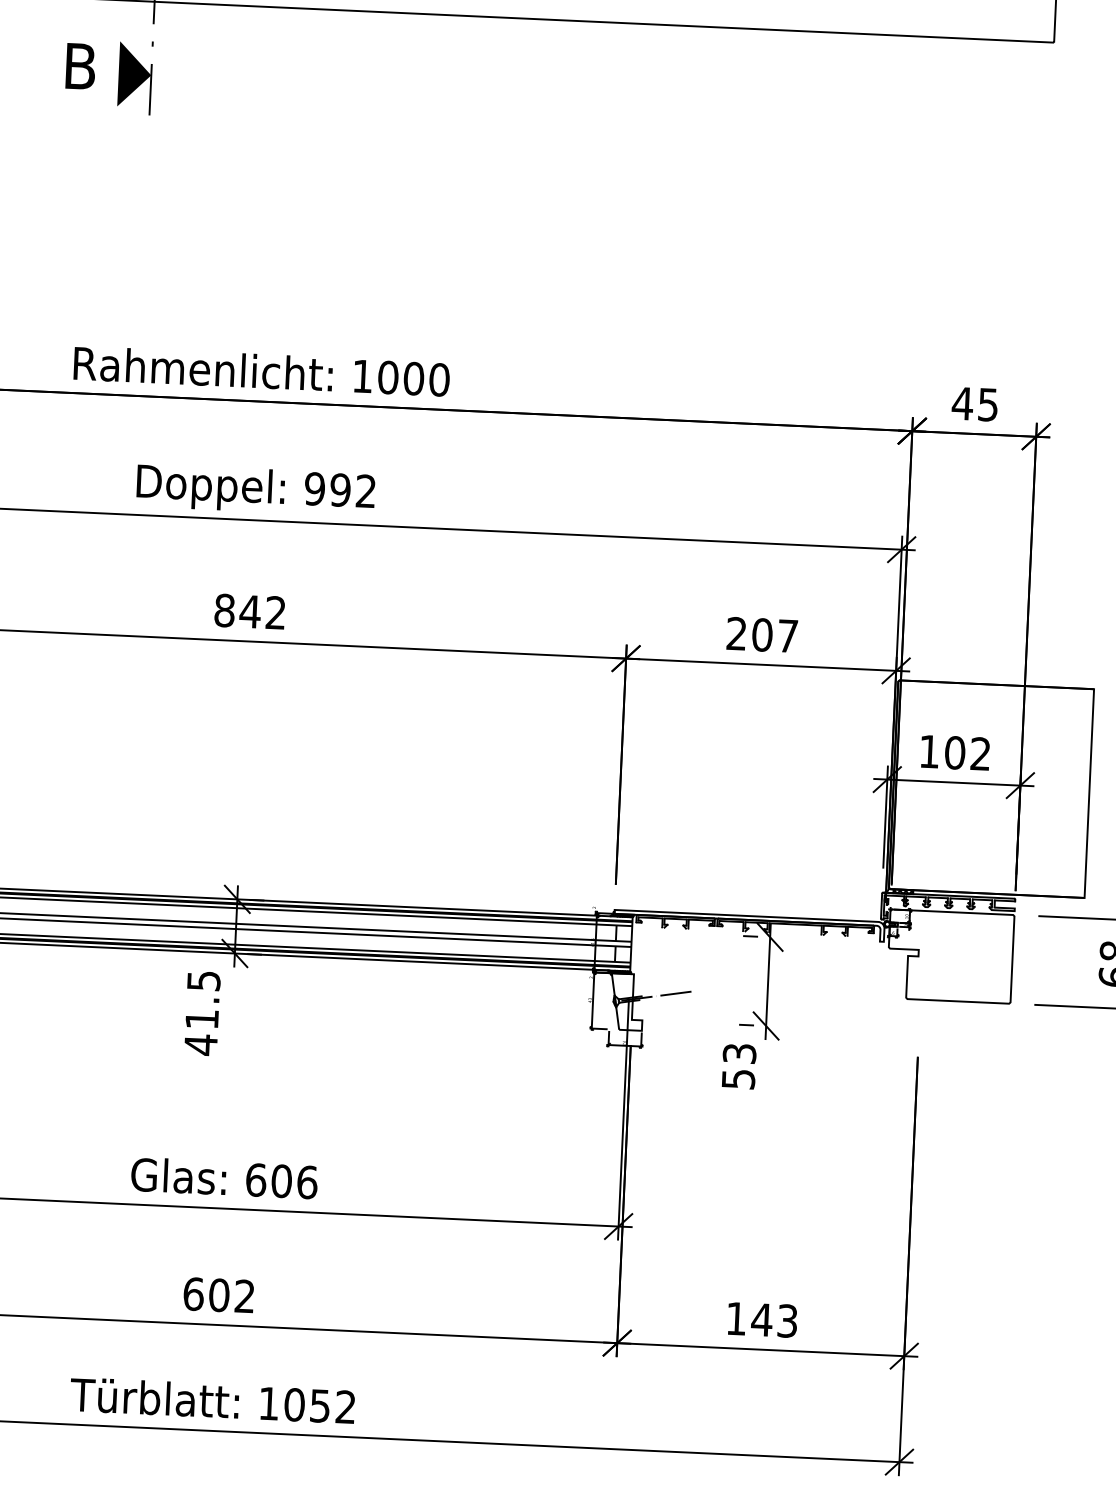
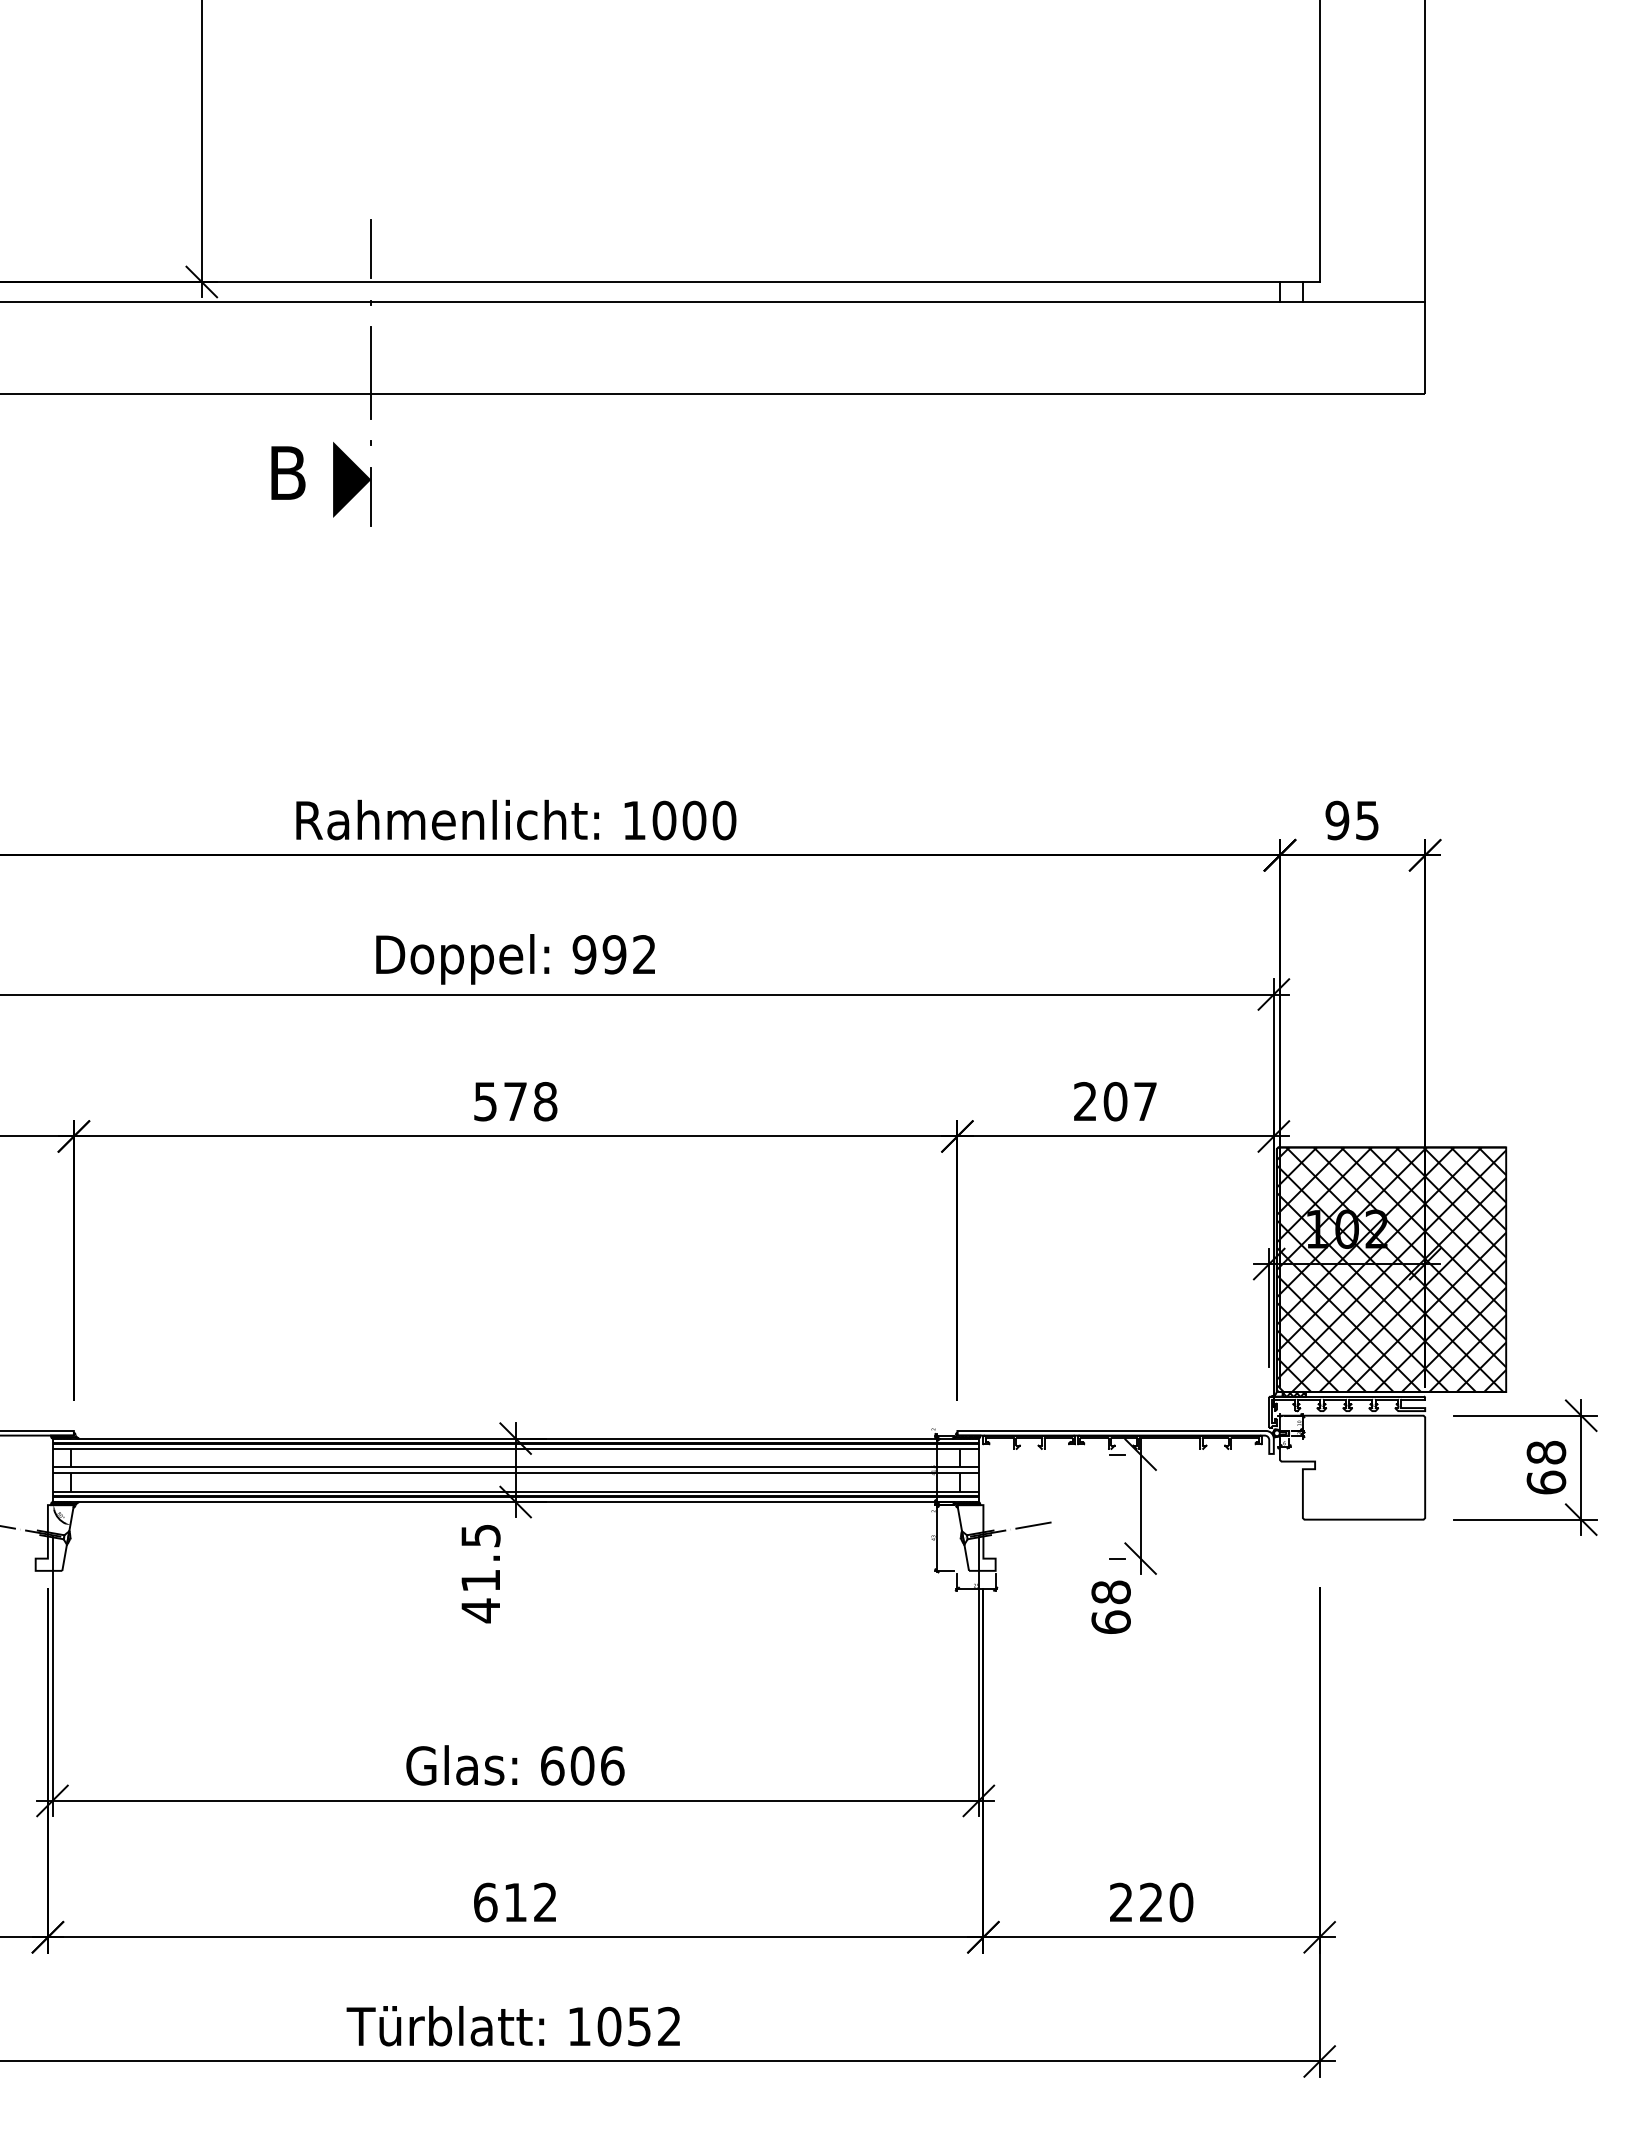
text: (961, 403) -> (1336, 820), 45 -> 95
text: (250, 611) -> (515, 1101), 842 -> 578
hatch: (991, 788) -> (1391, 1269), added
text: (738, 1065) -> (1110, 1606), 53 -> 68
text: (219, 1295) -> (515, 1902), 602 -> 612
text: (762, 1319) -> (1151, 1902), 143 -> 220

